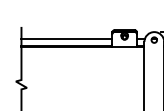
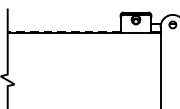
line: (66, 39) -> (63, 24), removed
line: (66, 45) -> (63, 31), solid -> dashed

